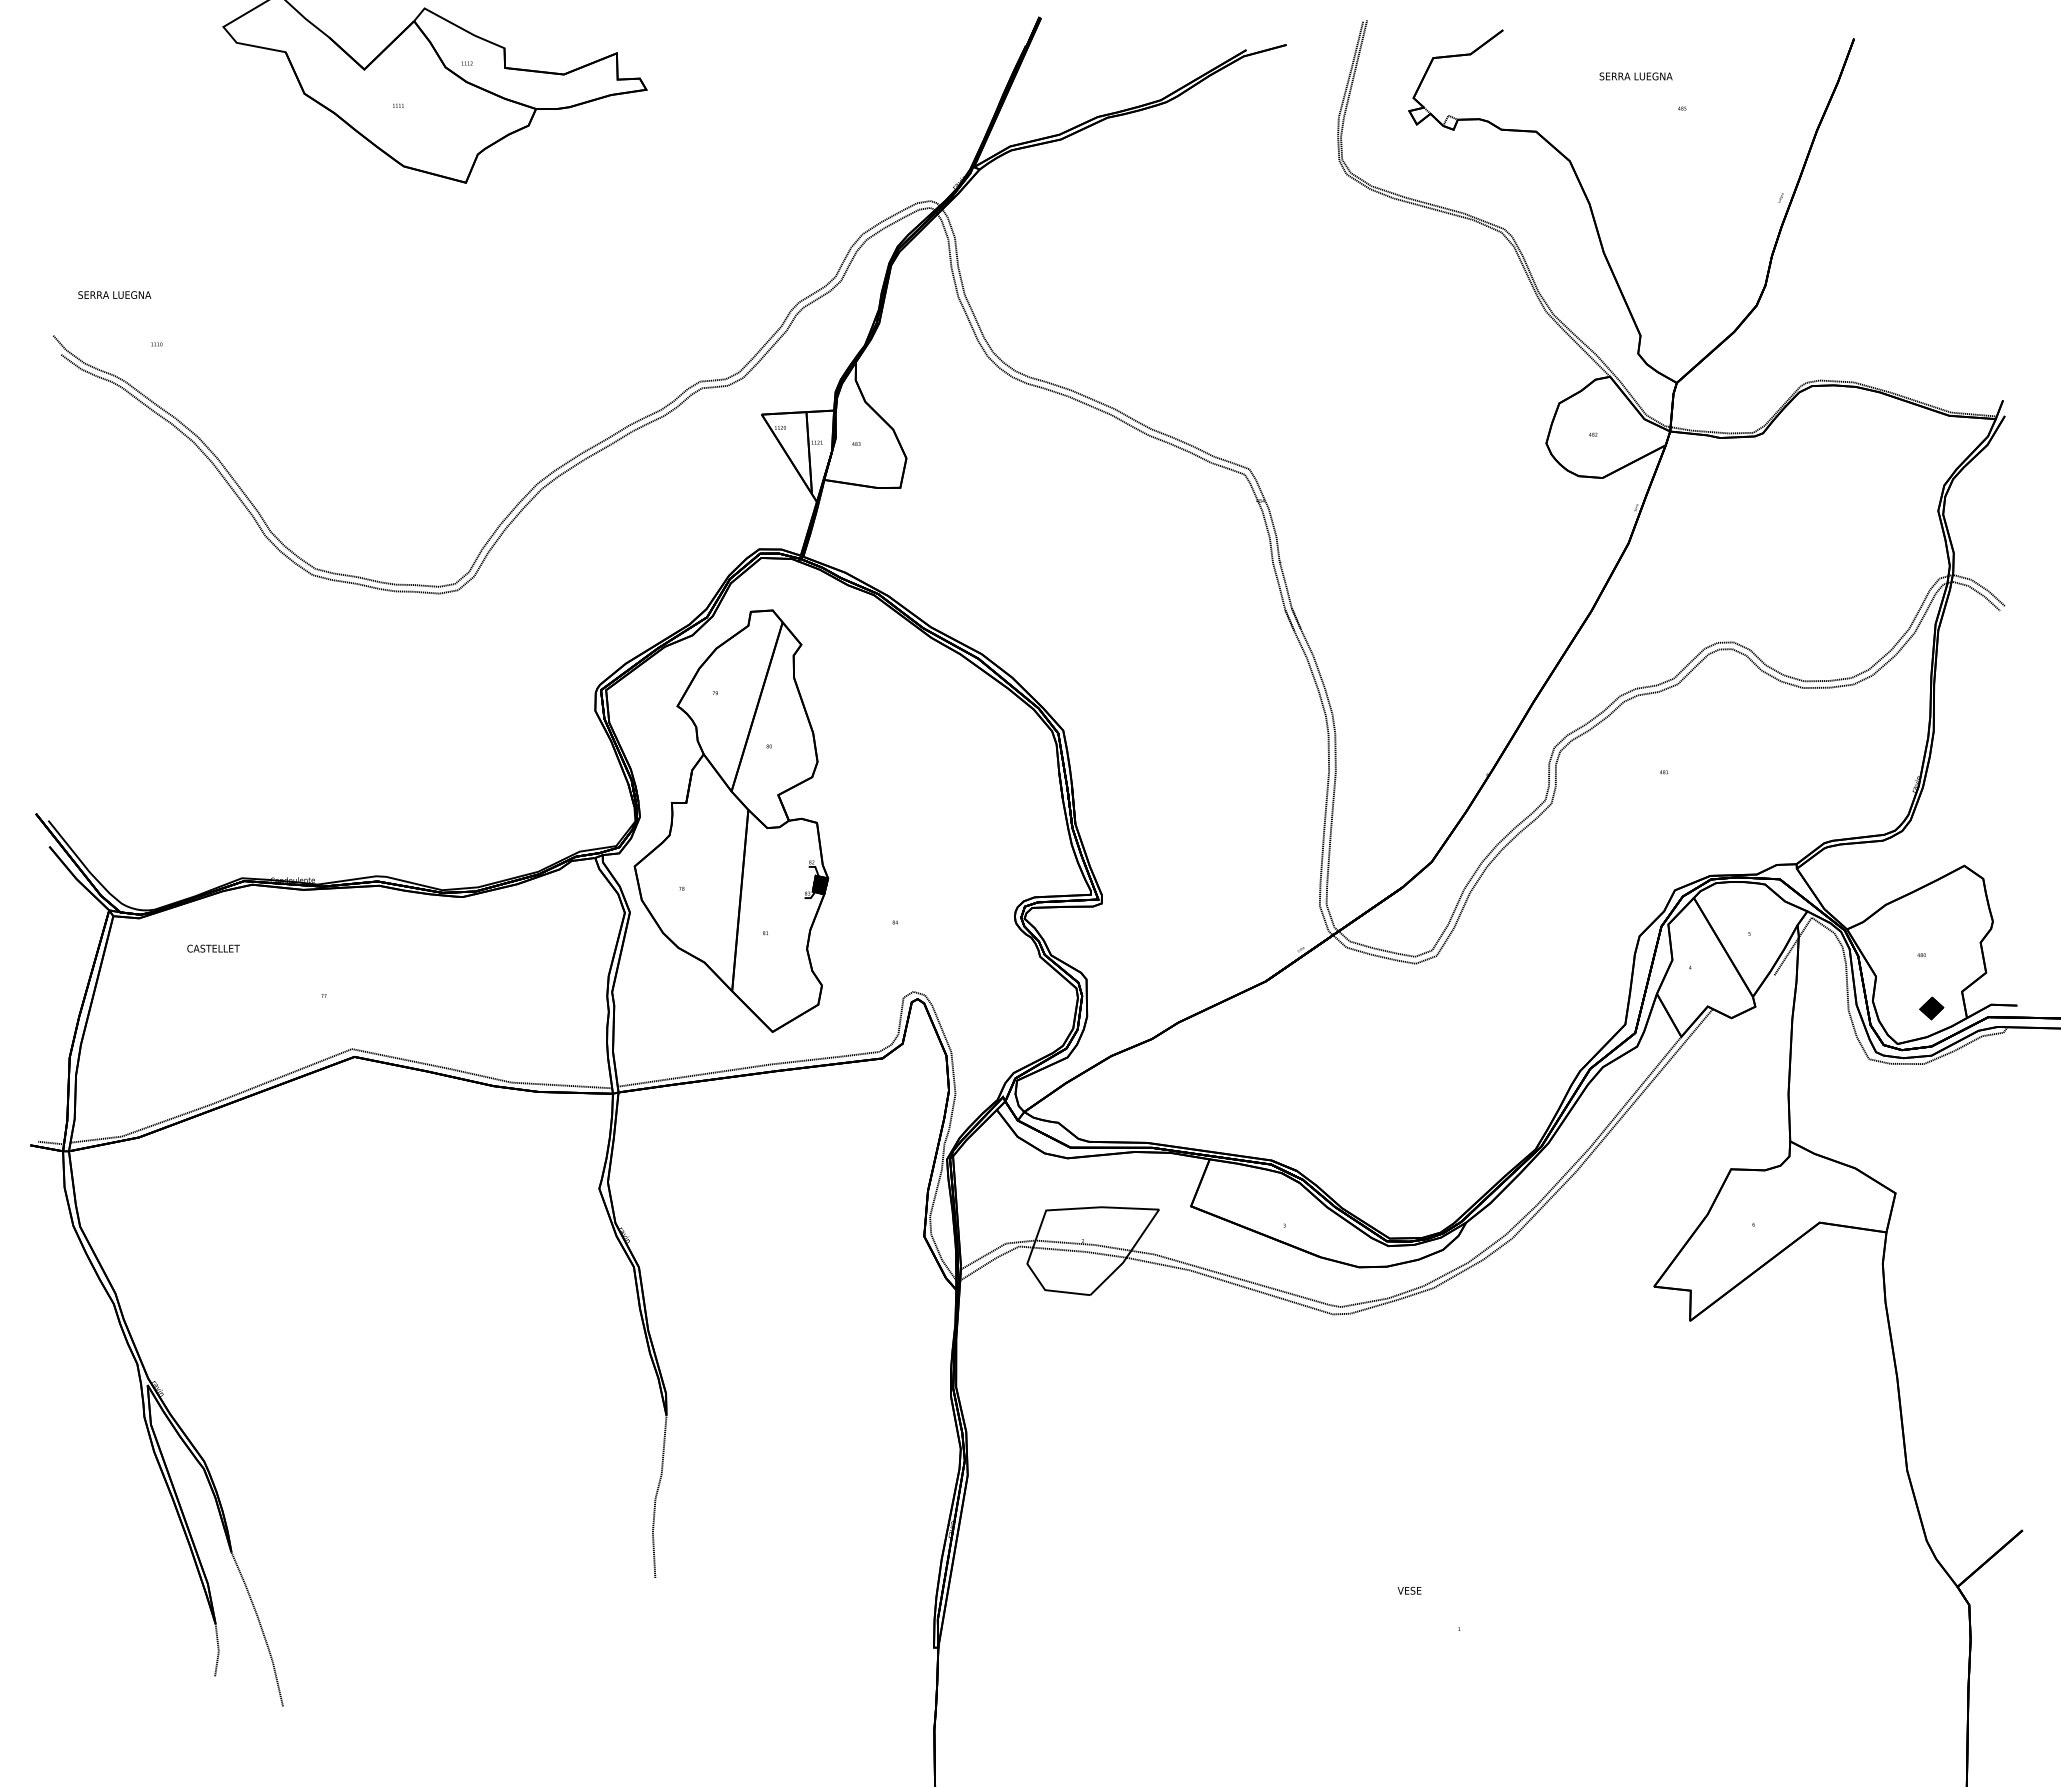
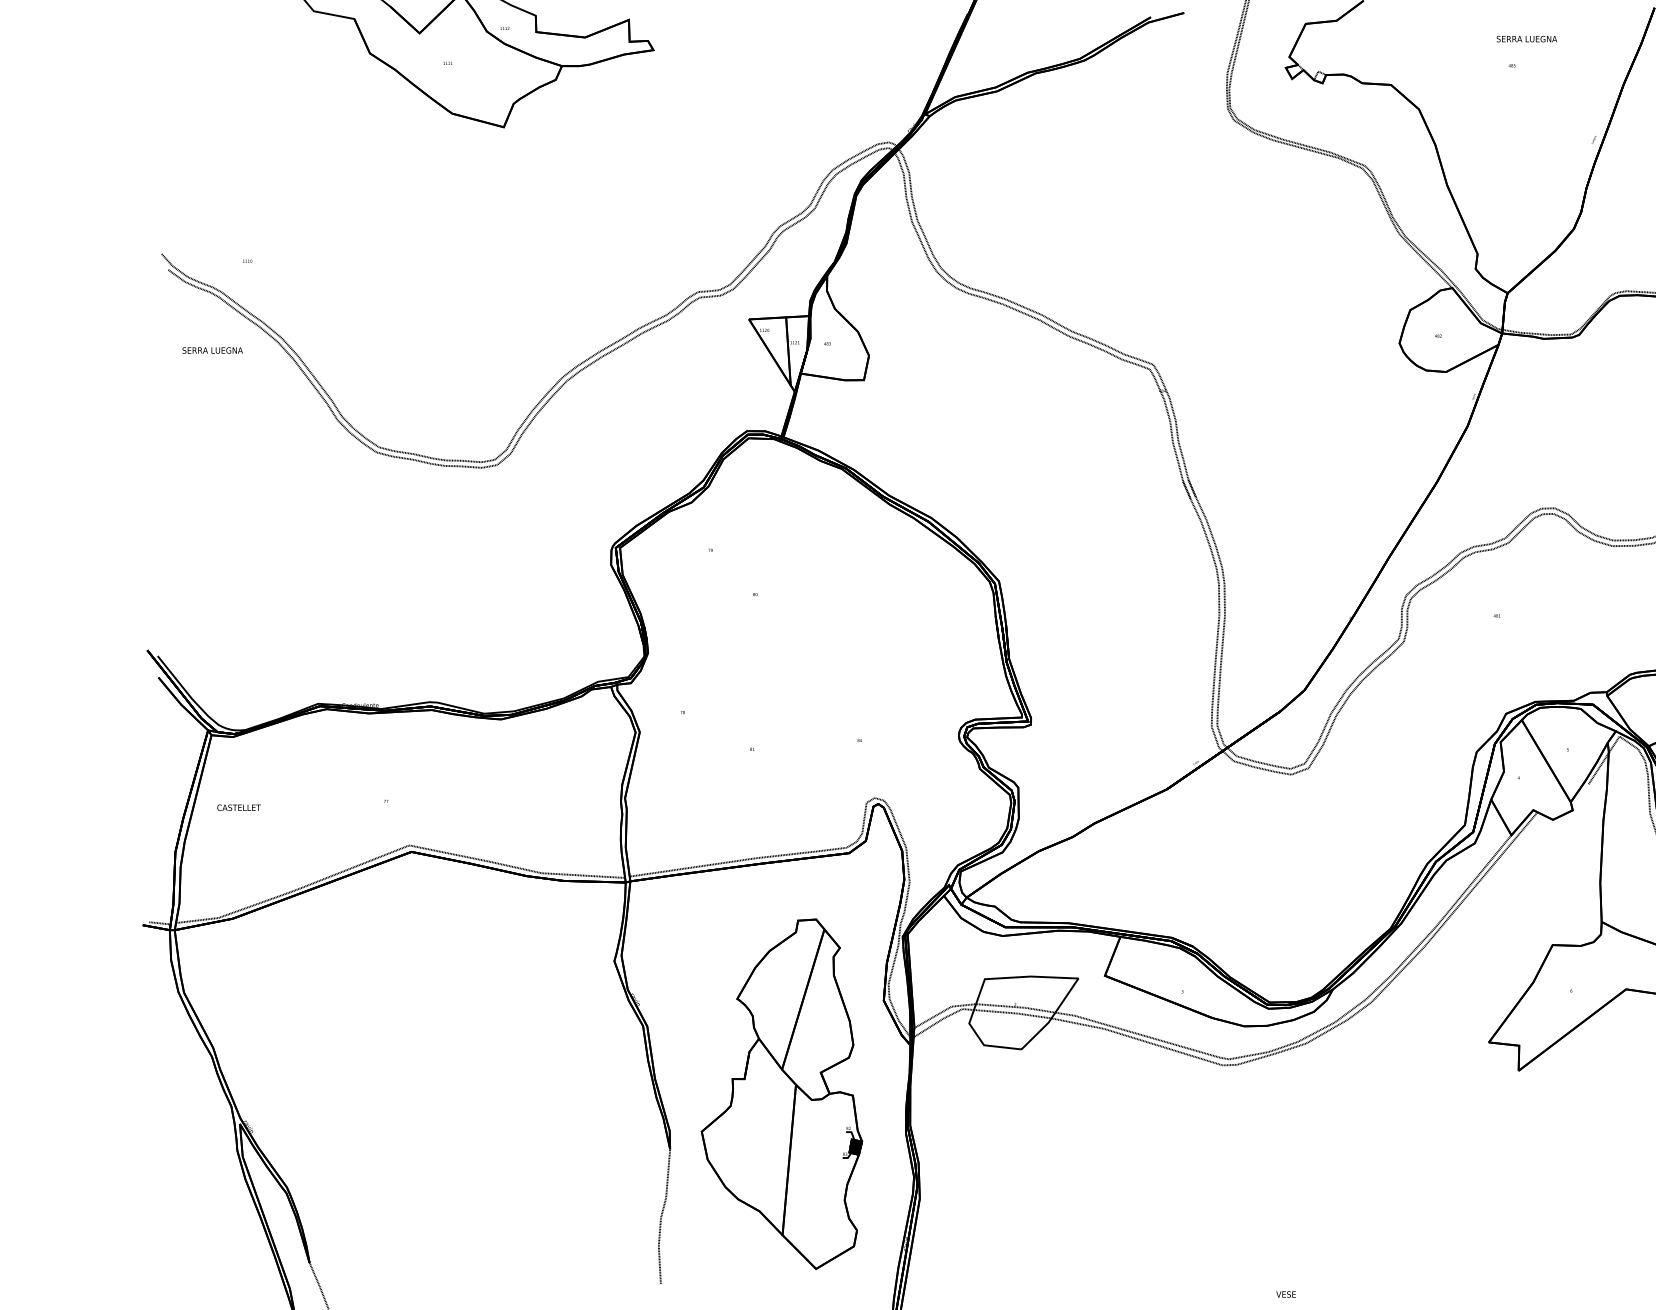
text: (1635, 76) -> (1526, 39), moved
text: (114, 294) -> (212, 350), moved
part: (731, 820) -> (782, 1093), moved
text: (213, 948) -> (239, 807), moved

